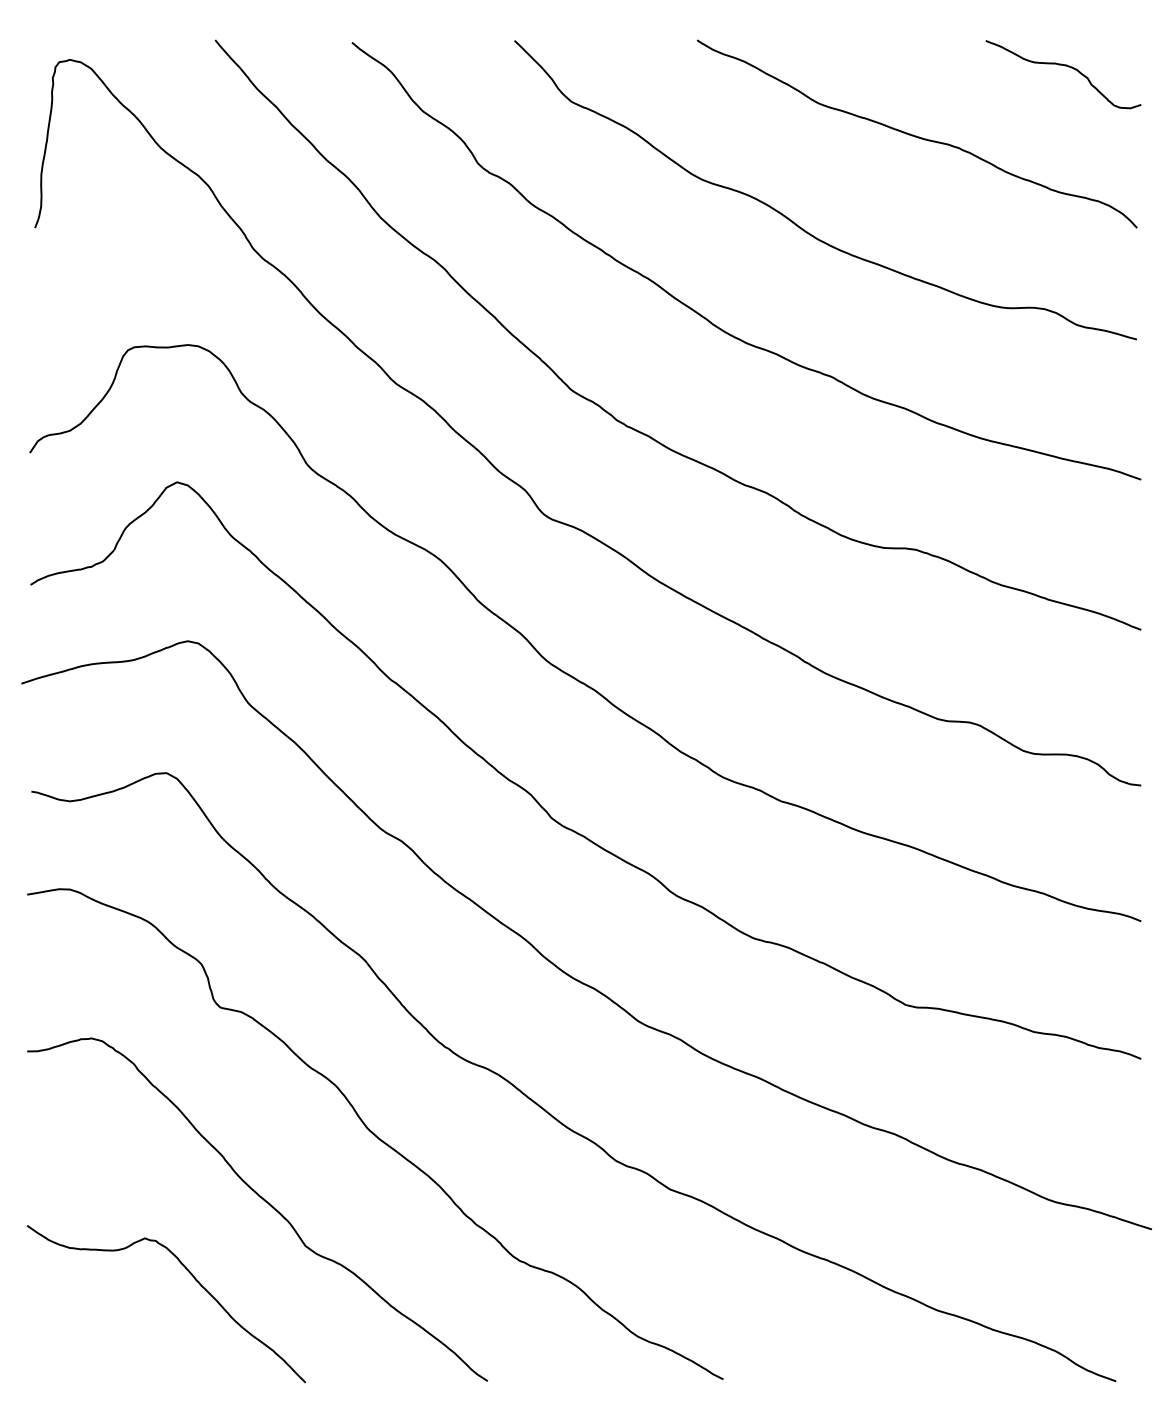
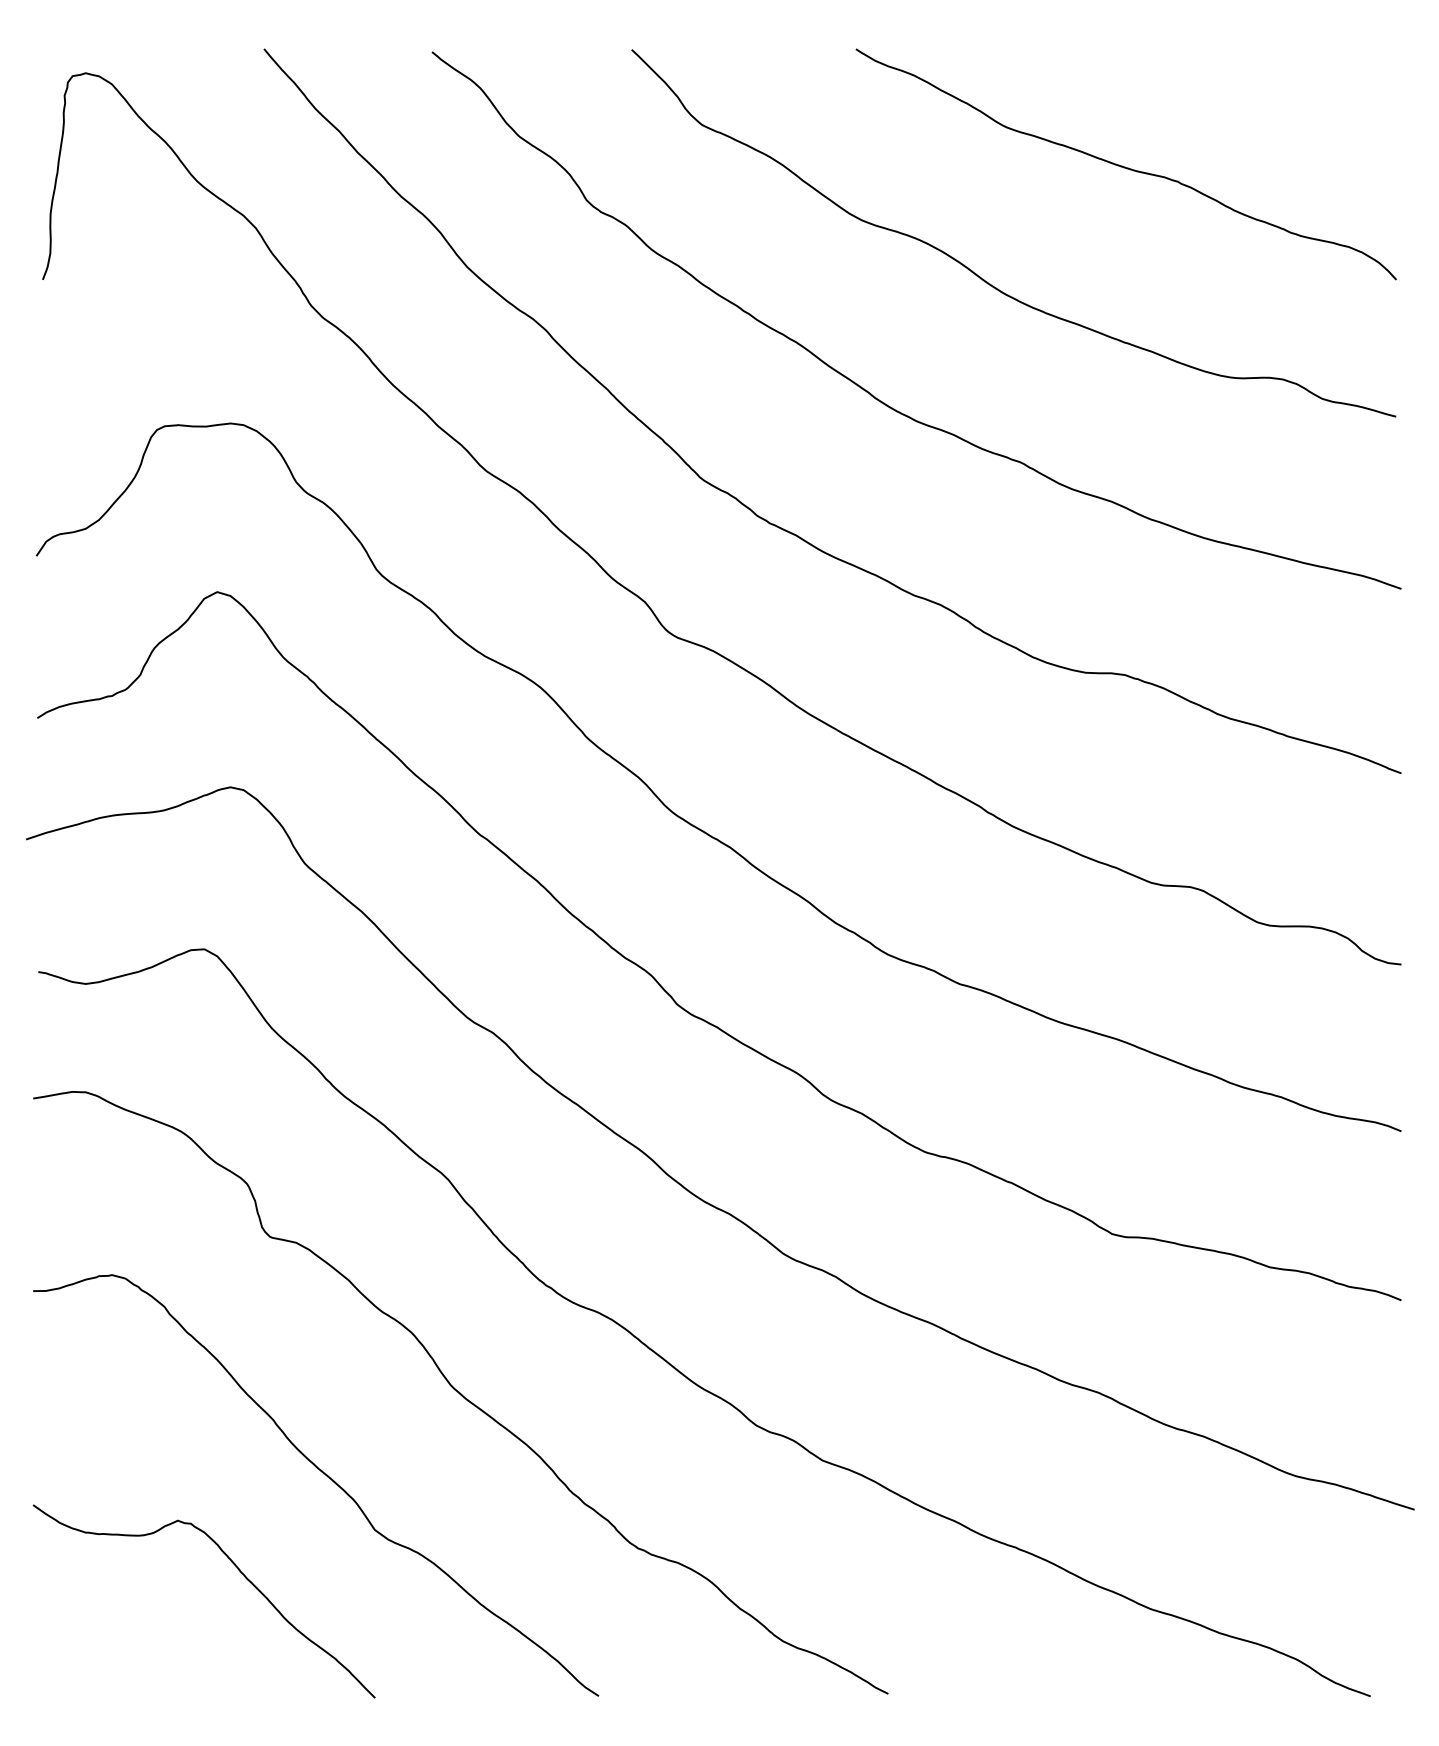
curve: (1066, 66) -> (1309, 81), removed

